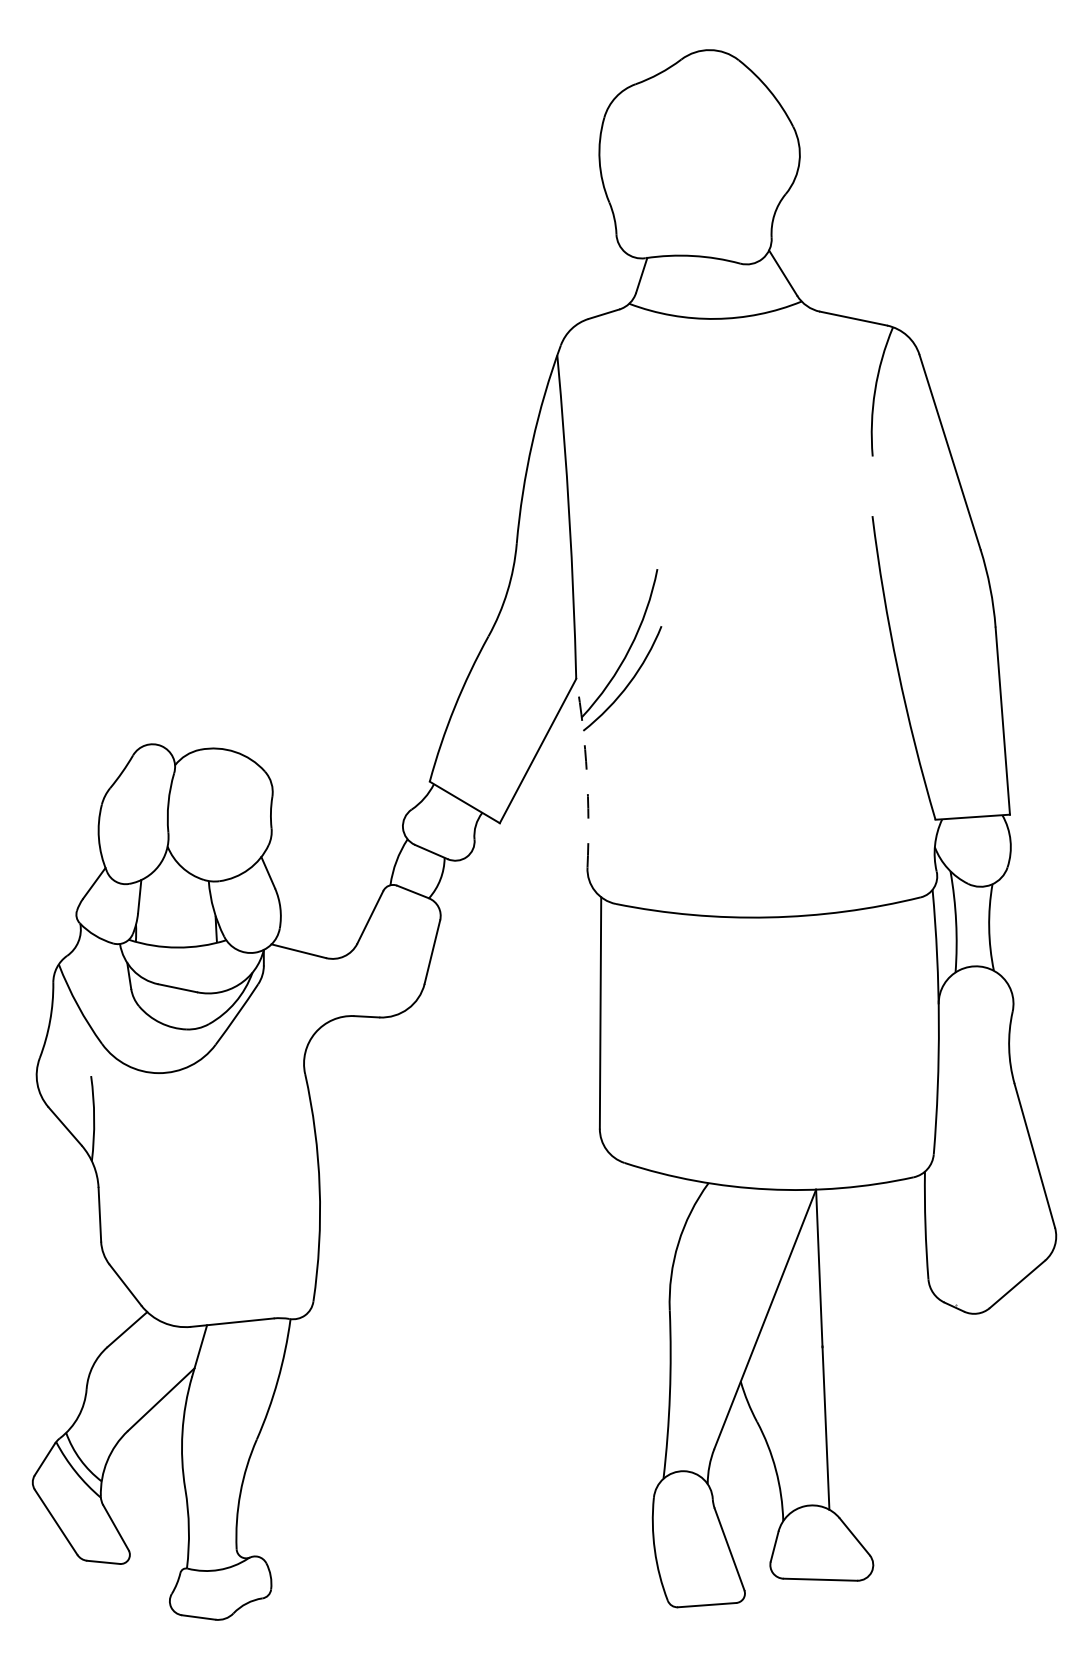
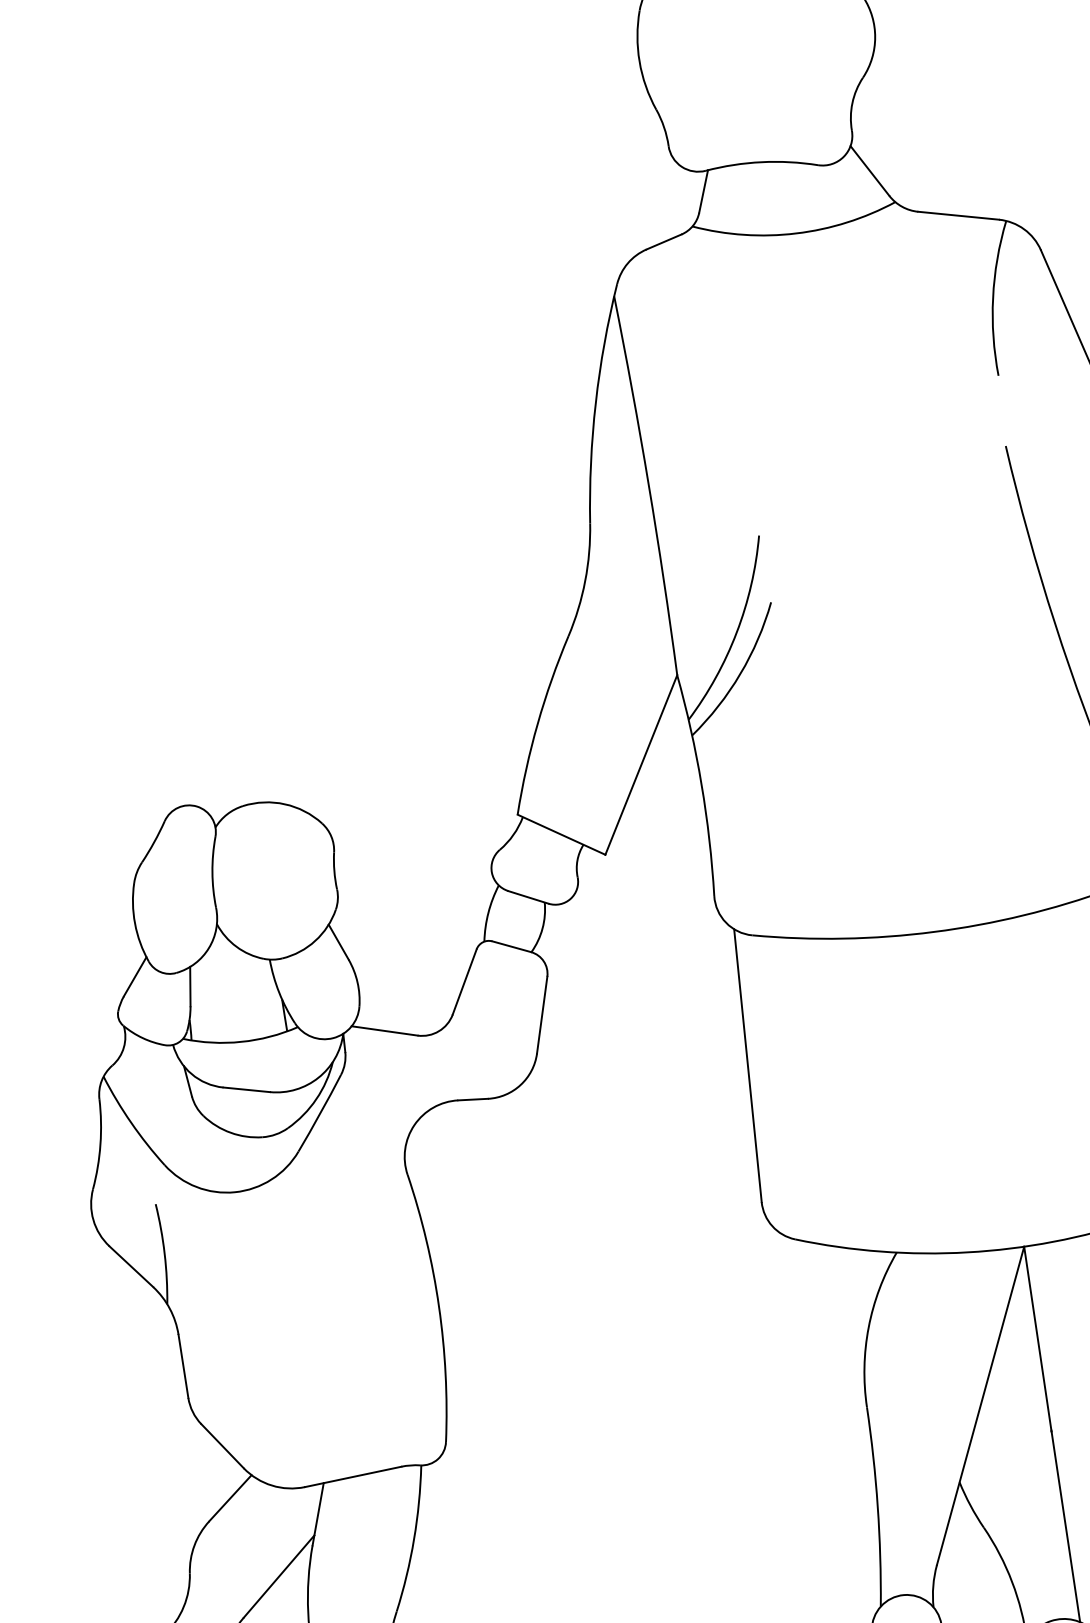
arc: (586, 772) -> (701, 784), dashed -> solid

